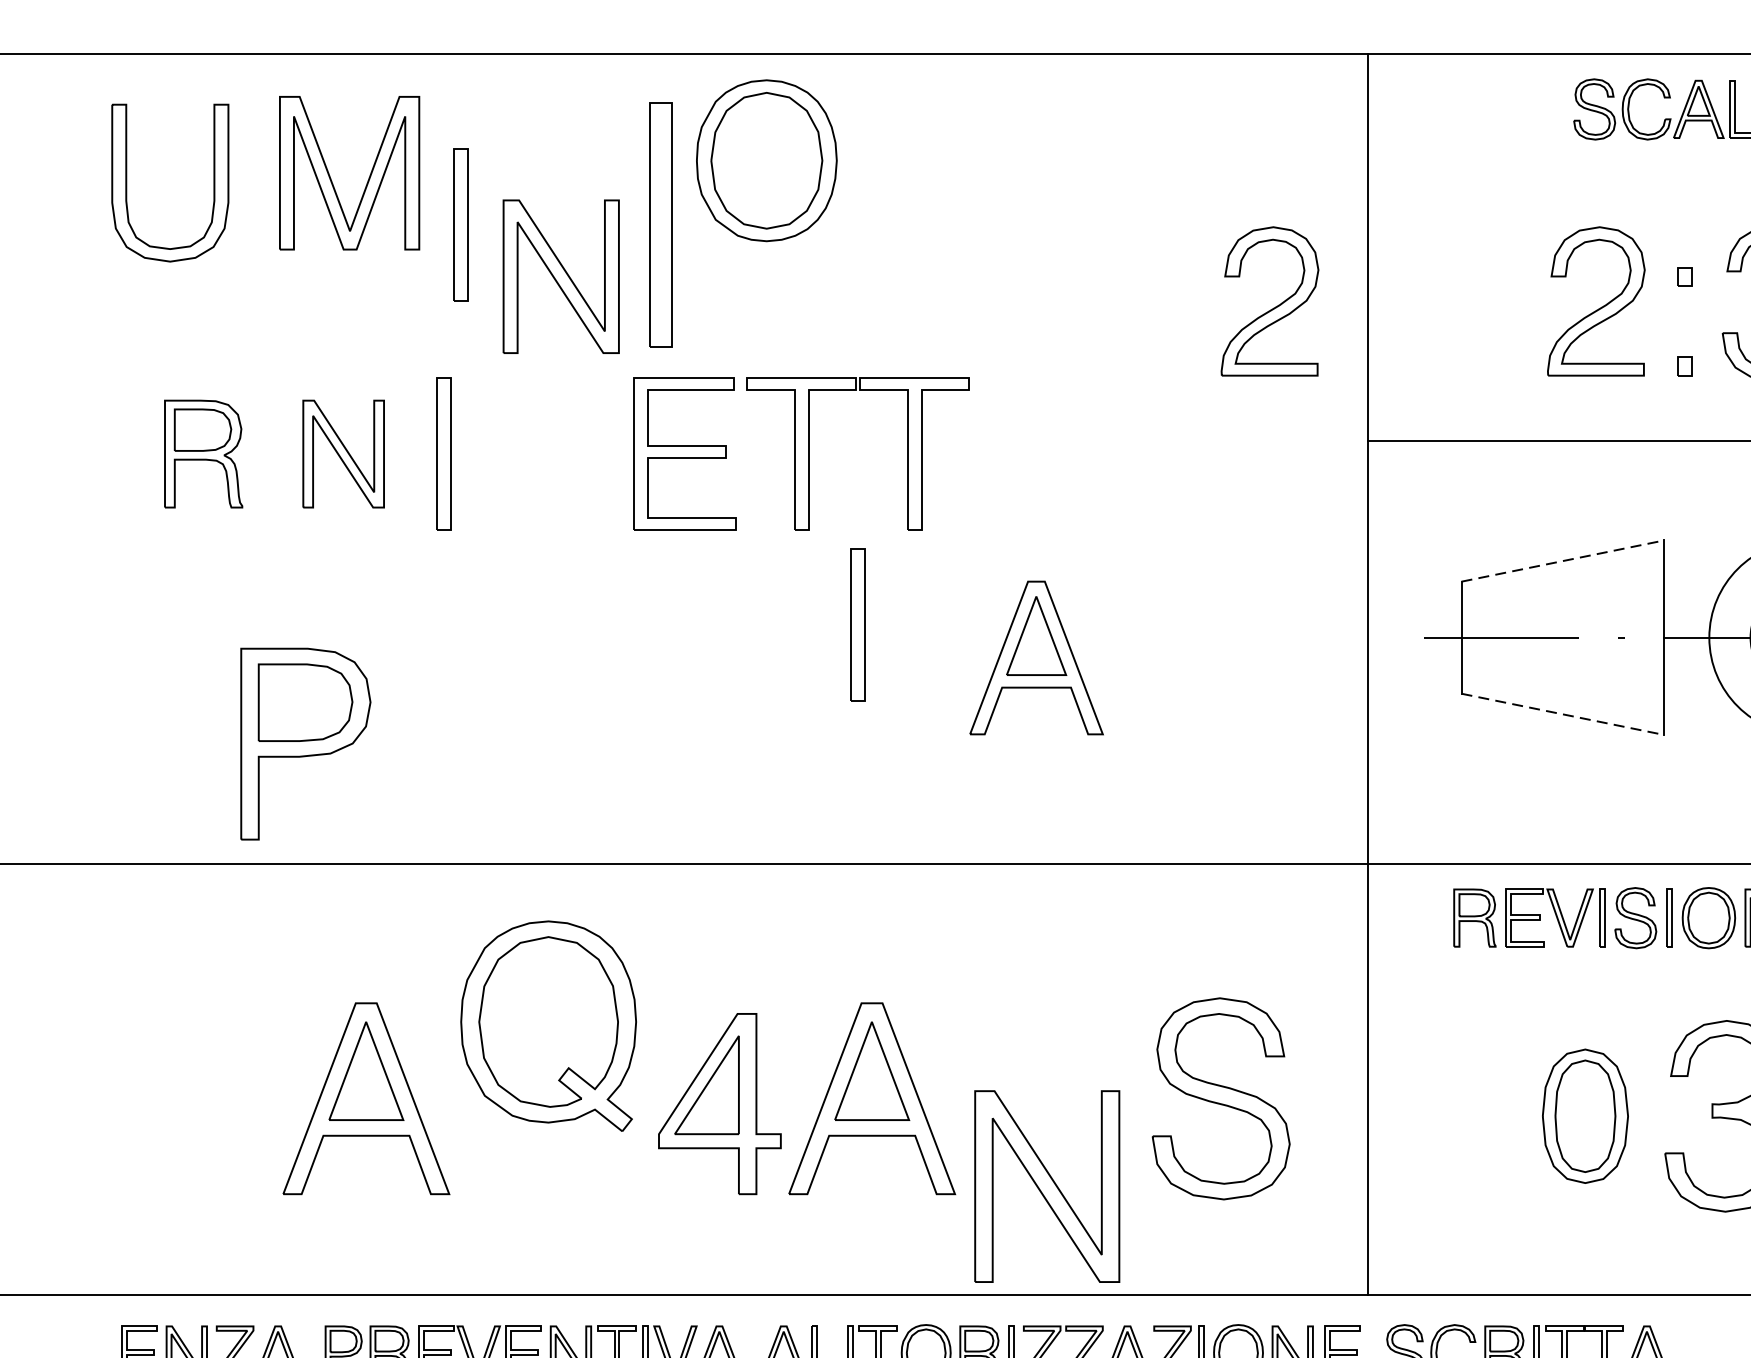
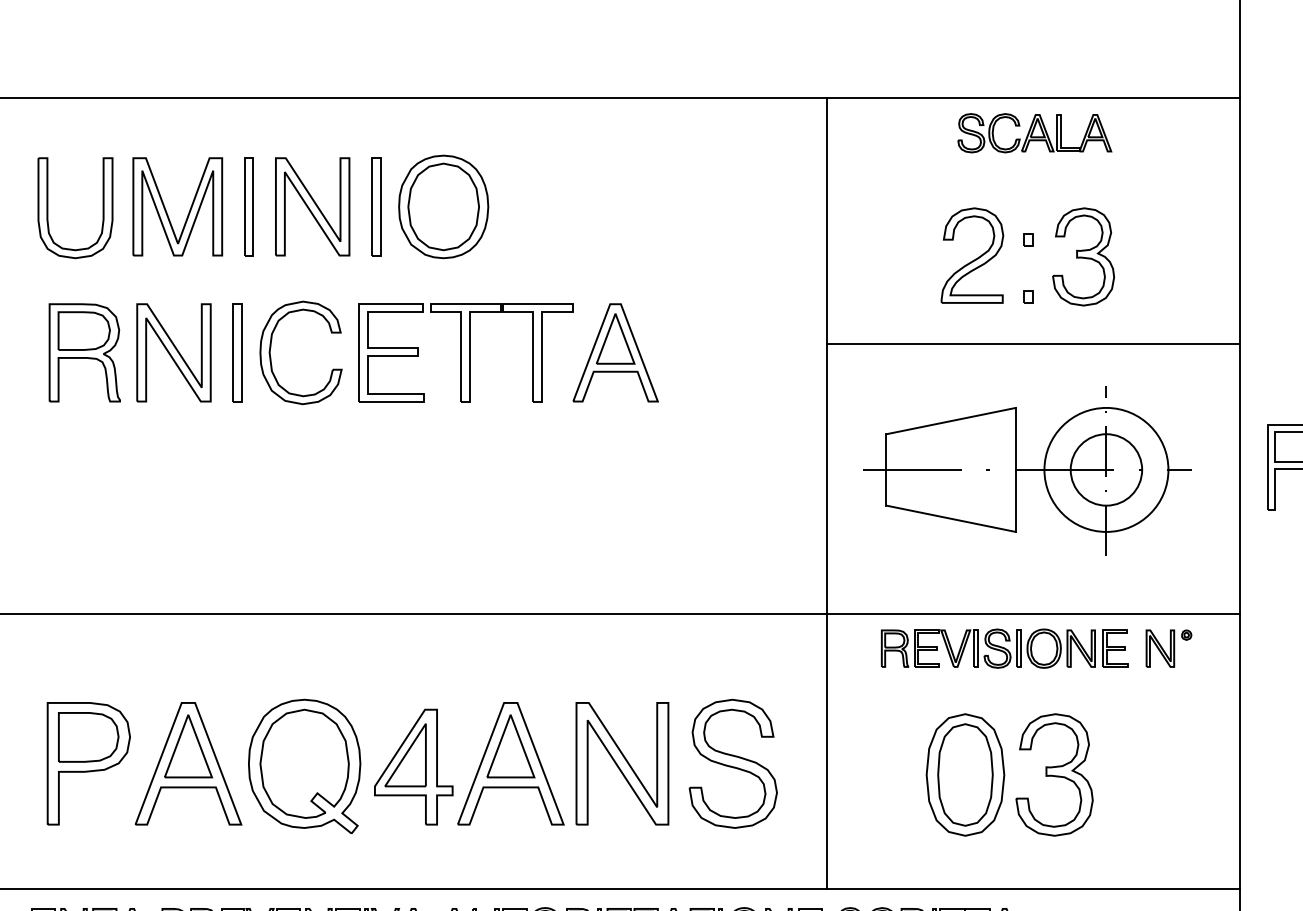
part: (766, 160) -> (443, 206), moved
part: (331, 177) -> (166, 209), moved
part: (127, 183) -> (48, 208), moved
part: (661, 224) -> (376, 206), size x0.62
part: (560, 276) -> (312, 206), moved
part: (1270, 301) -> (764, 255), removed
part: (496, 445) -> (271, 347), added
part: (203, 453) -> (84, 352), size x1.43
part: (342, 453) -> (173, 352), size x1.43
line: (1563, 561) -> (951, 421), dashed -> solid
part: (857, 624) -> (501, 461), removed
part: (1036, 657) -> (615, 352), moved
line: (1563, 713) -> (951, 518), dashed -> solid
part: (305, 743) -> (88, 763), moved
part: (548, 1024) -> (304, 765), moved
part: (1585, 1115) -> (965, 774), size x1.43
part: (1047, 1186) -> (622, 763), moved

